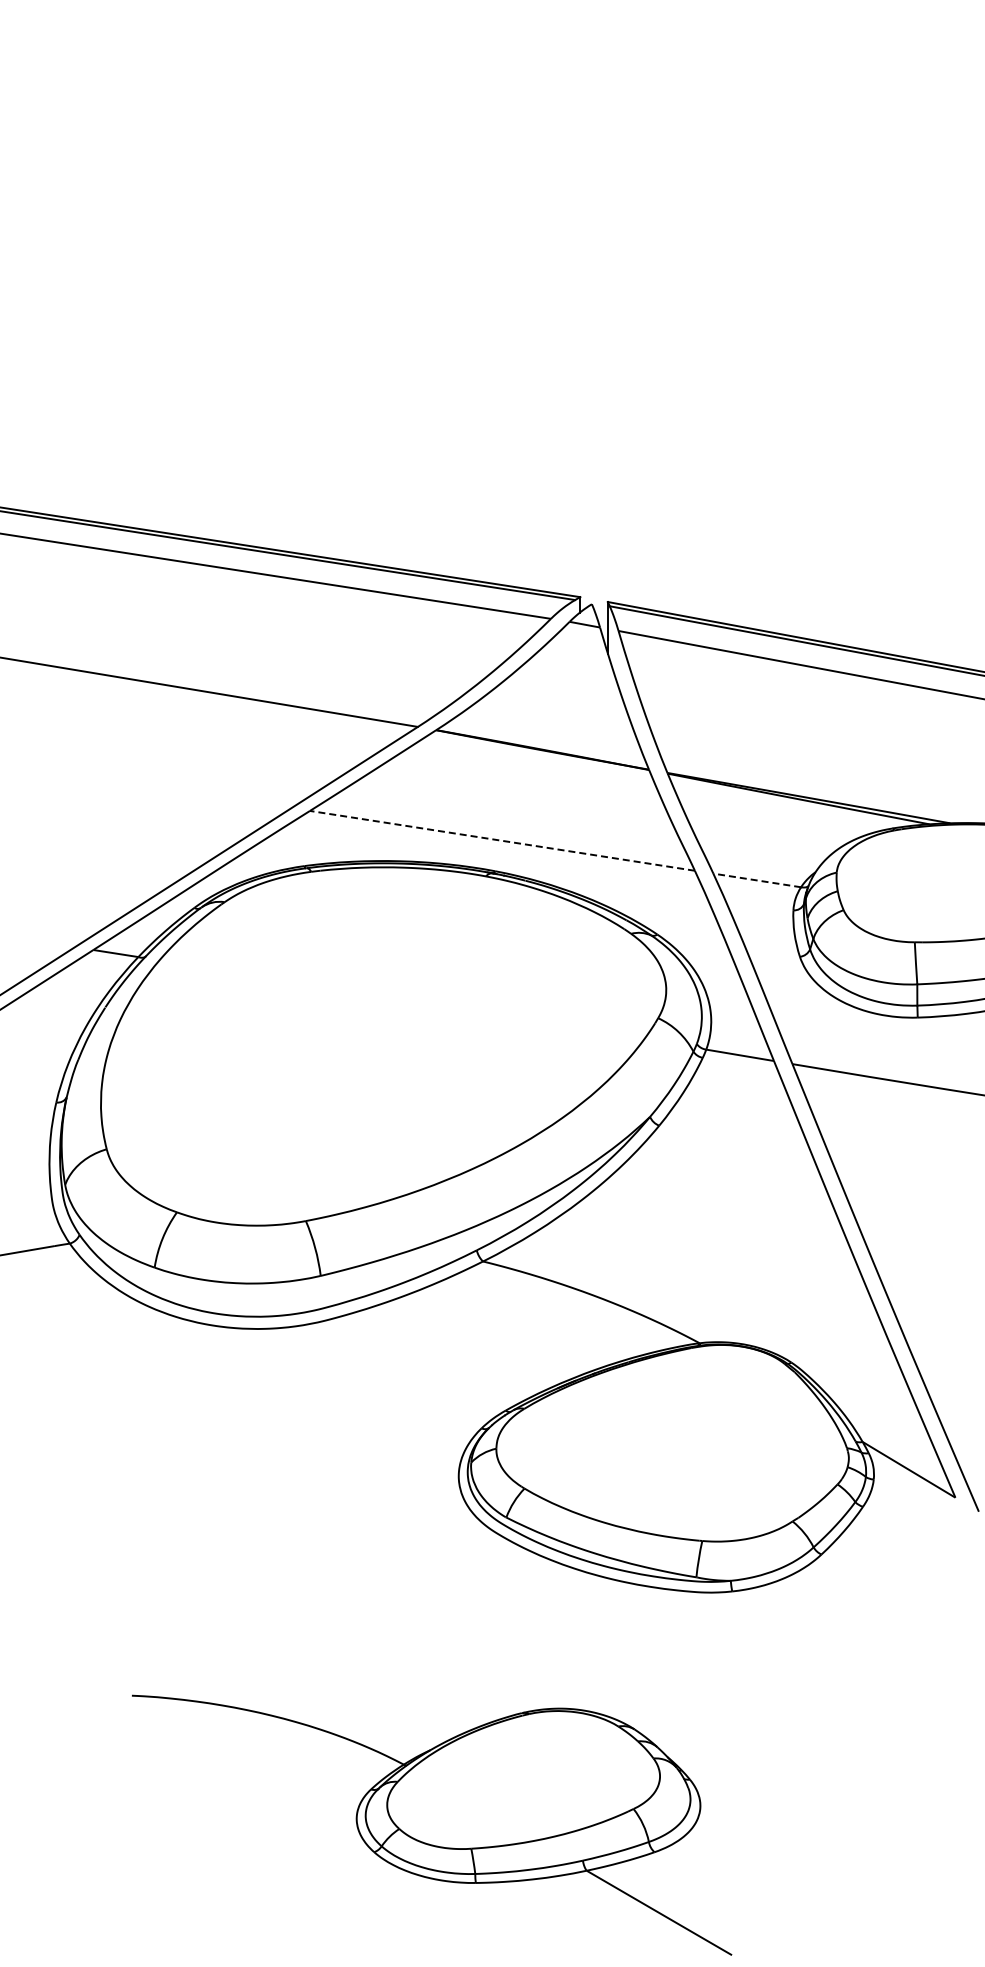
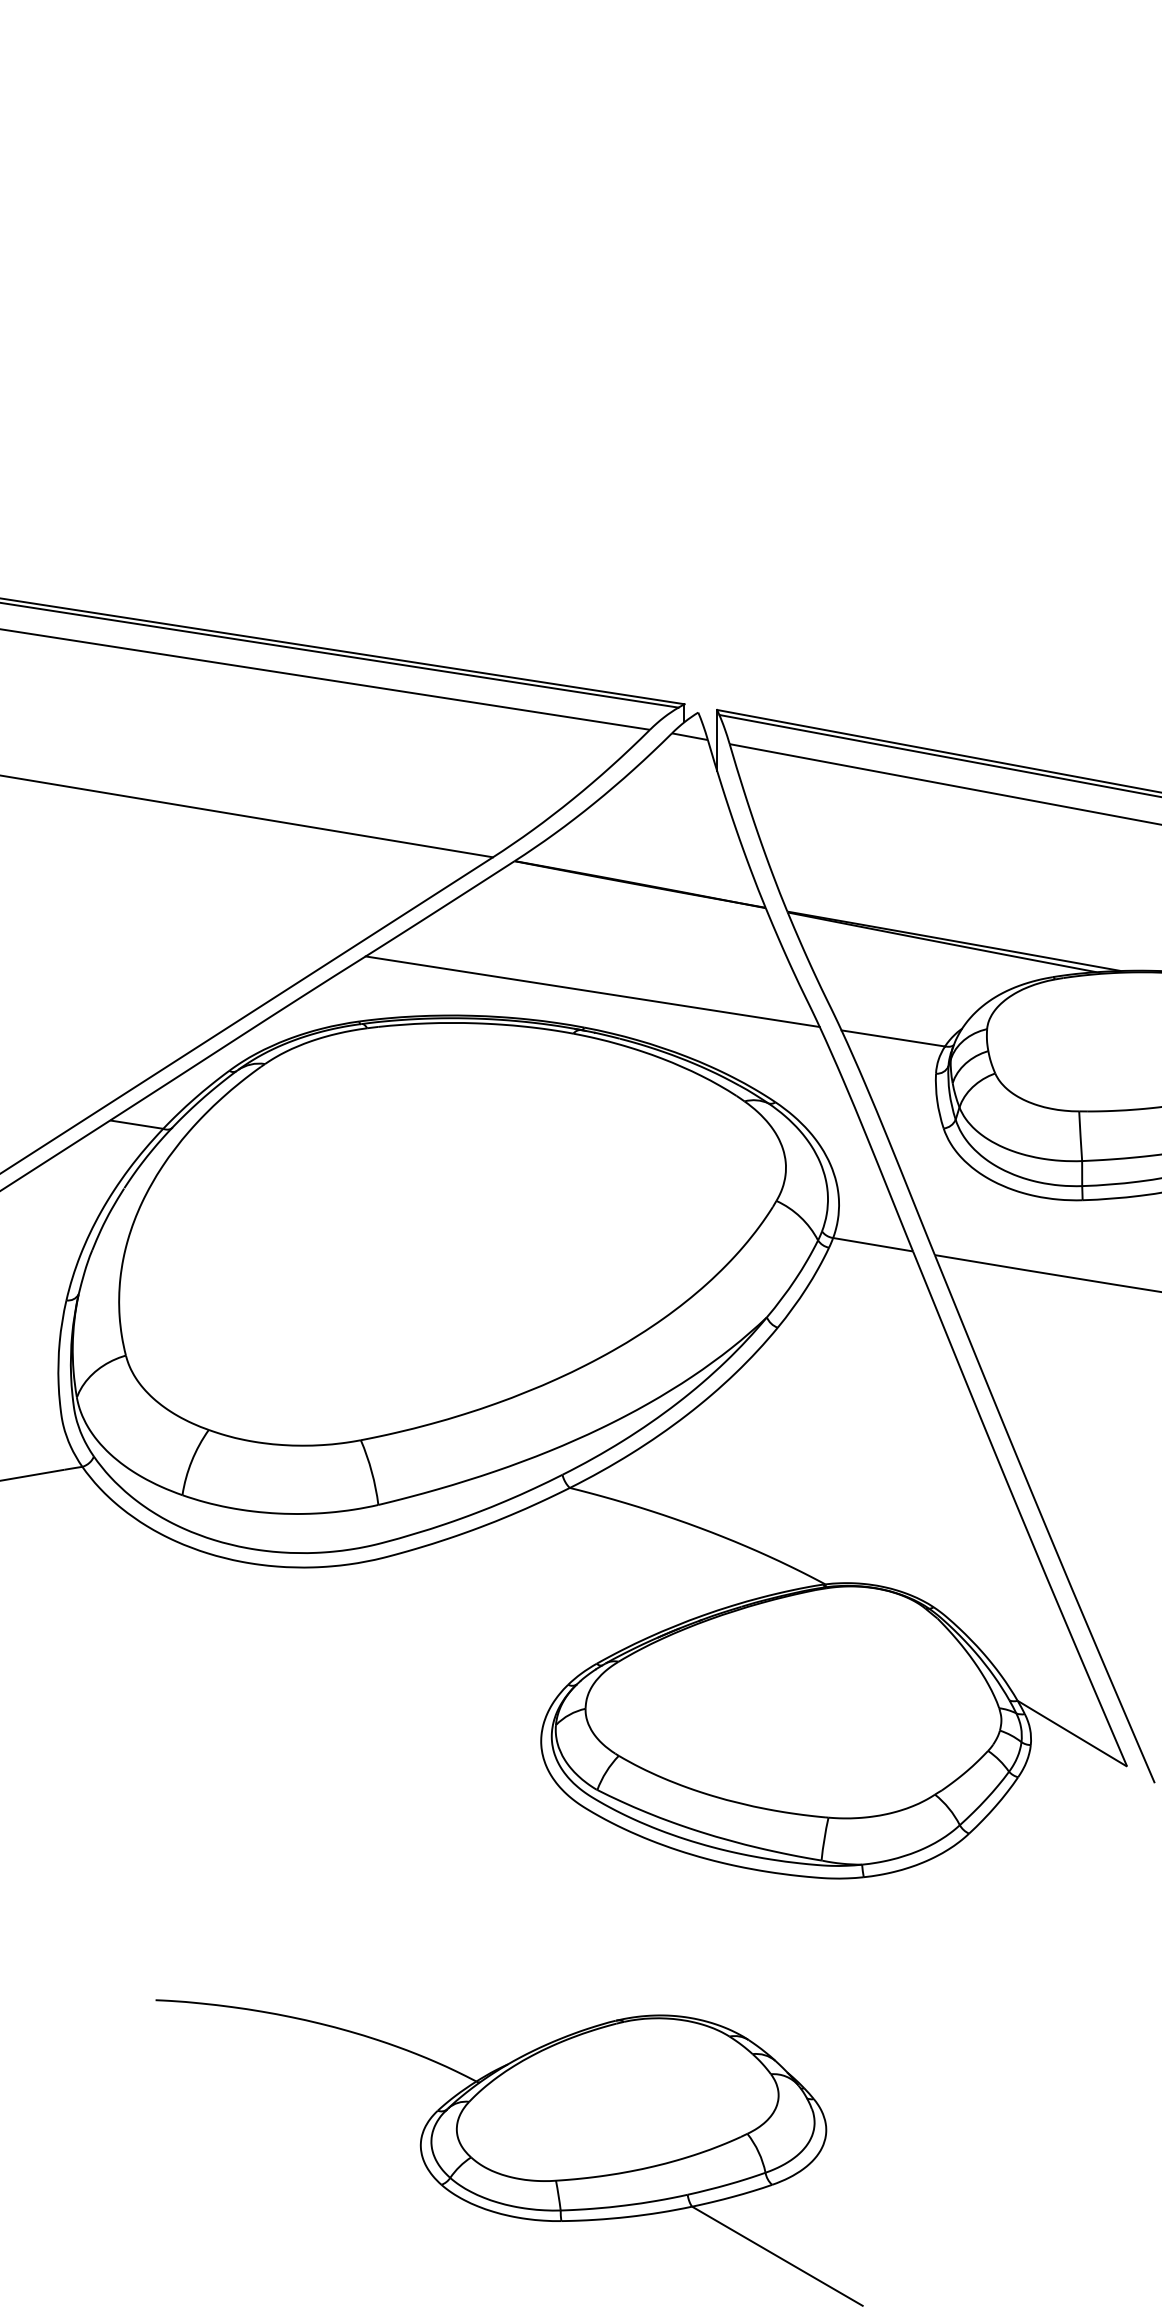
line: (502, 840) -> (592, 991), dashed -> solid
line: (756, 880) -> (892, 1038), dashed -> solid

